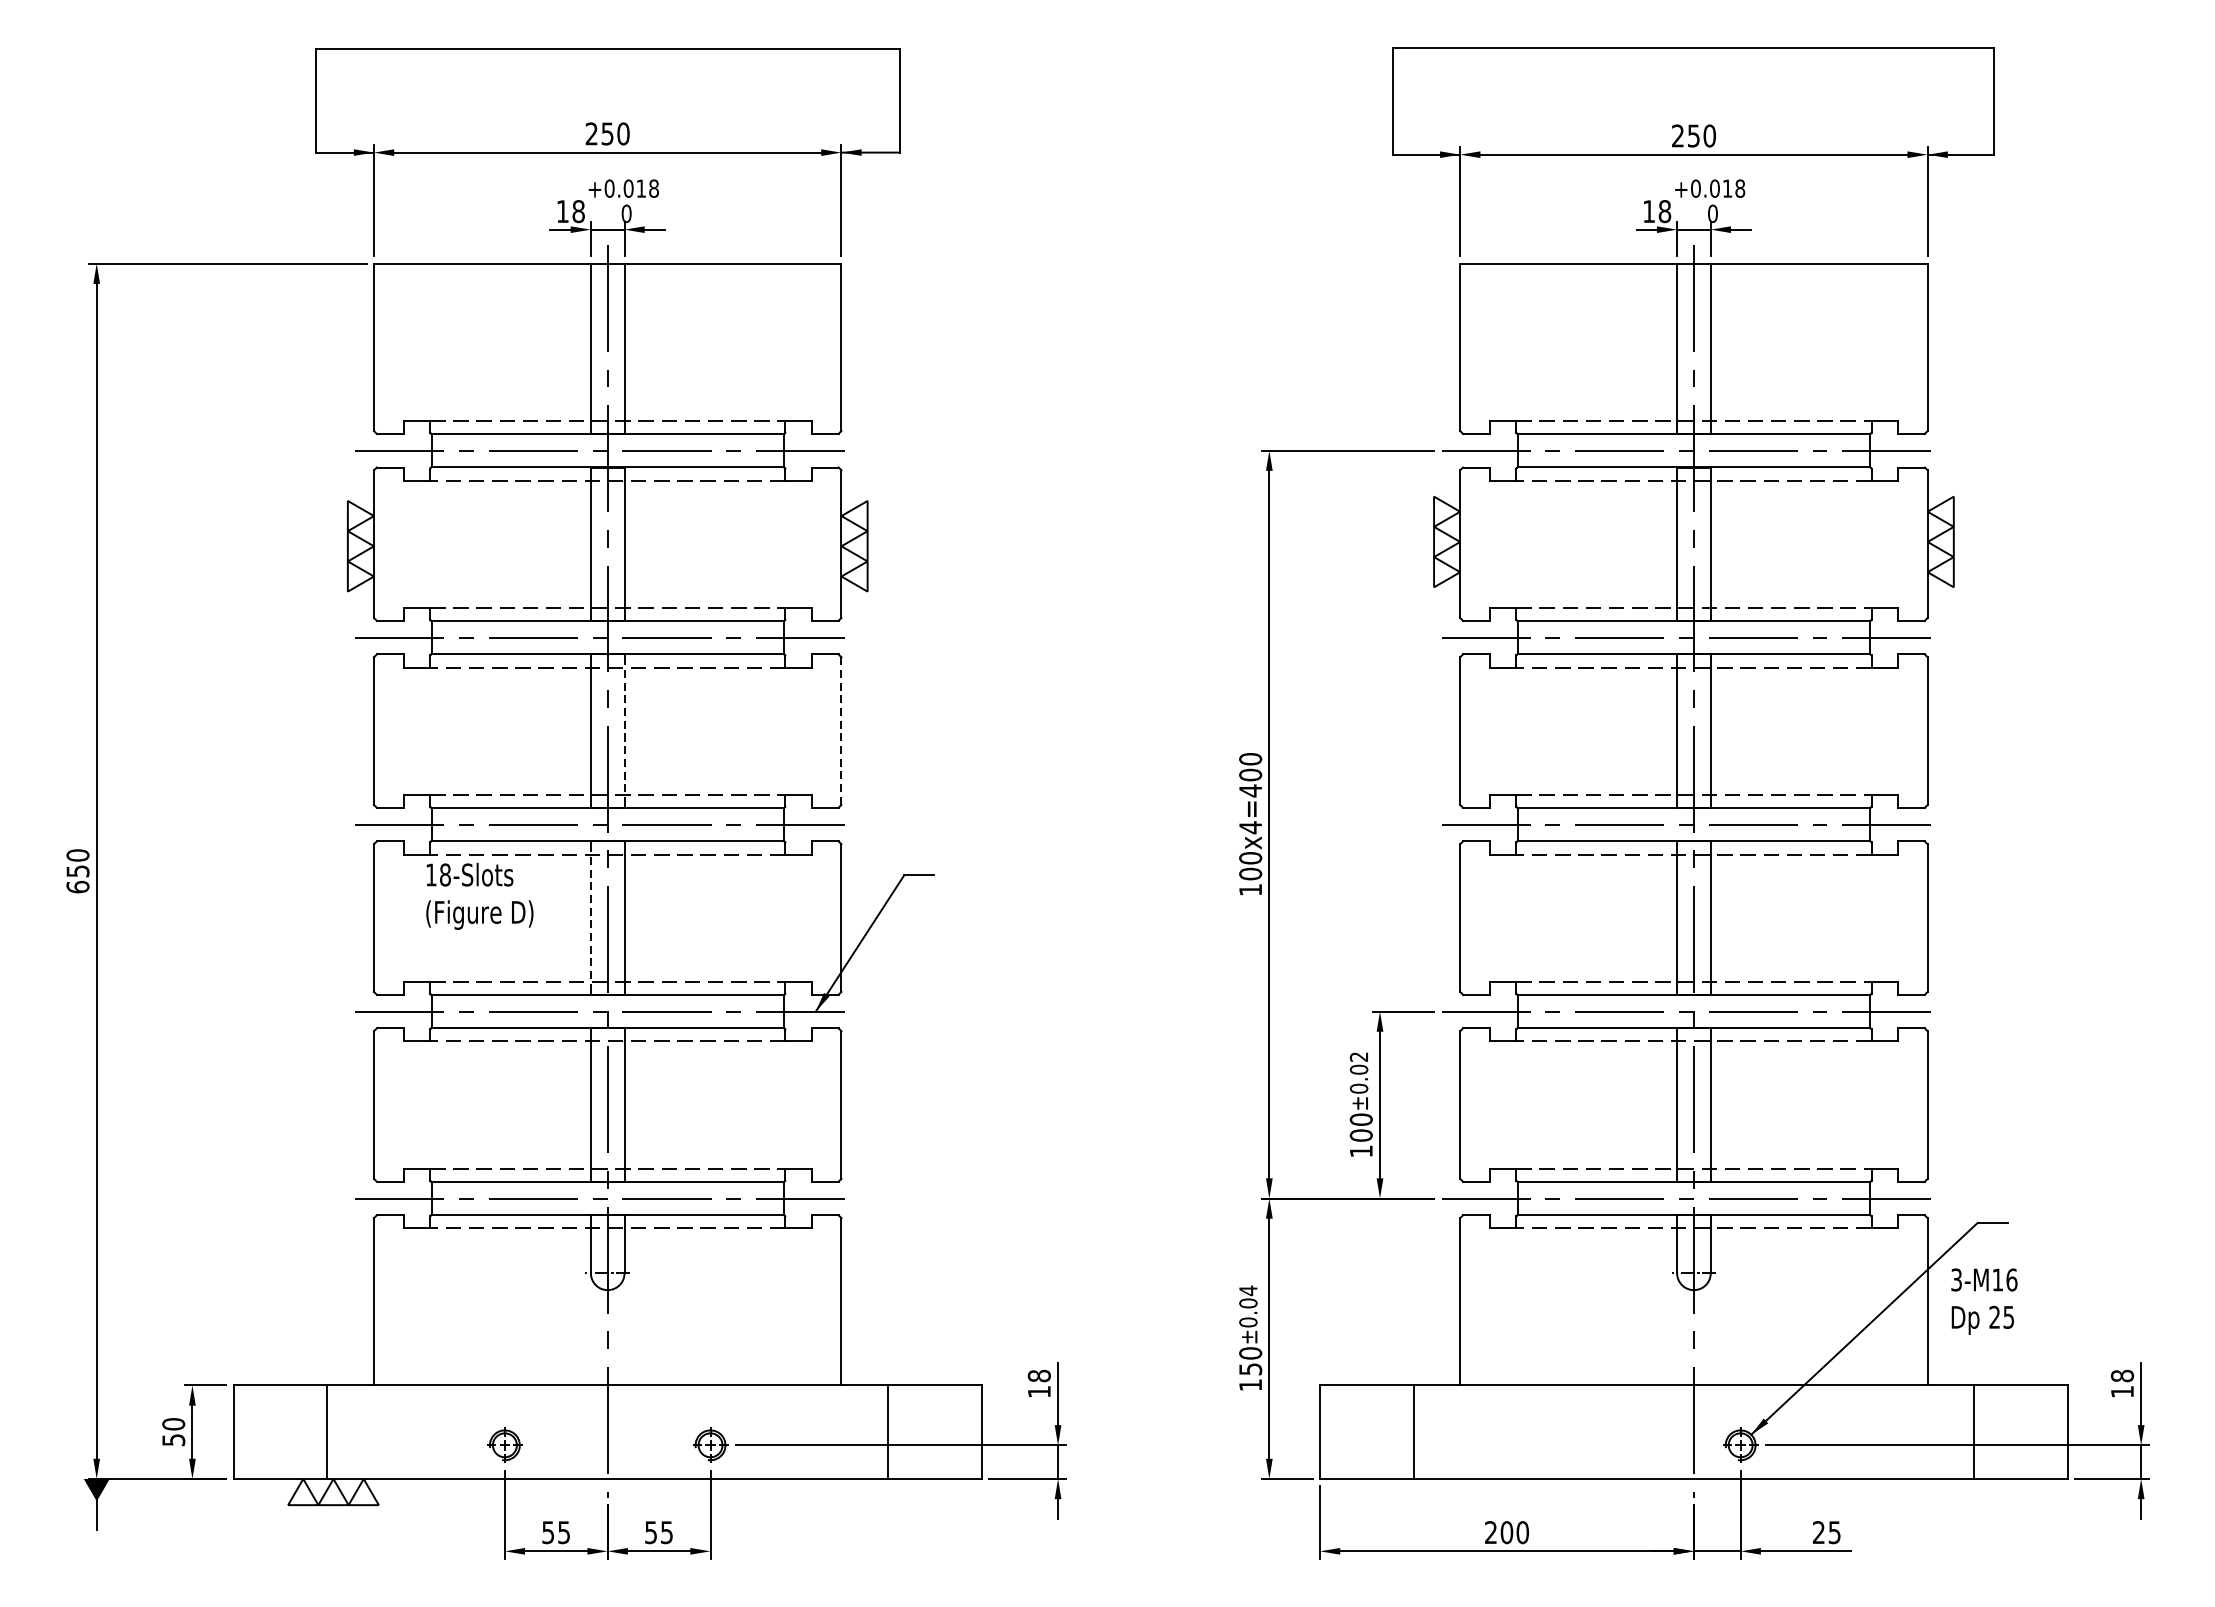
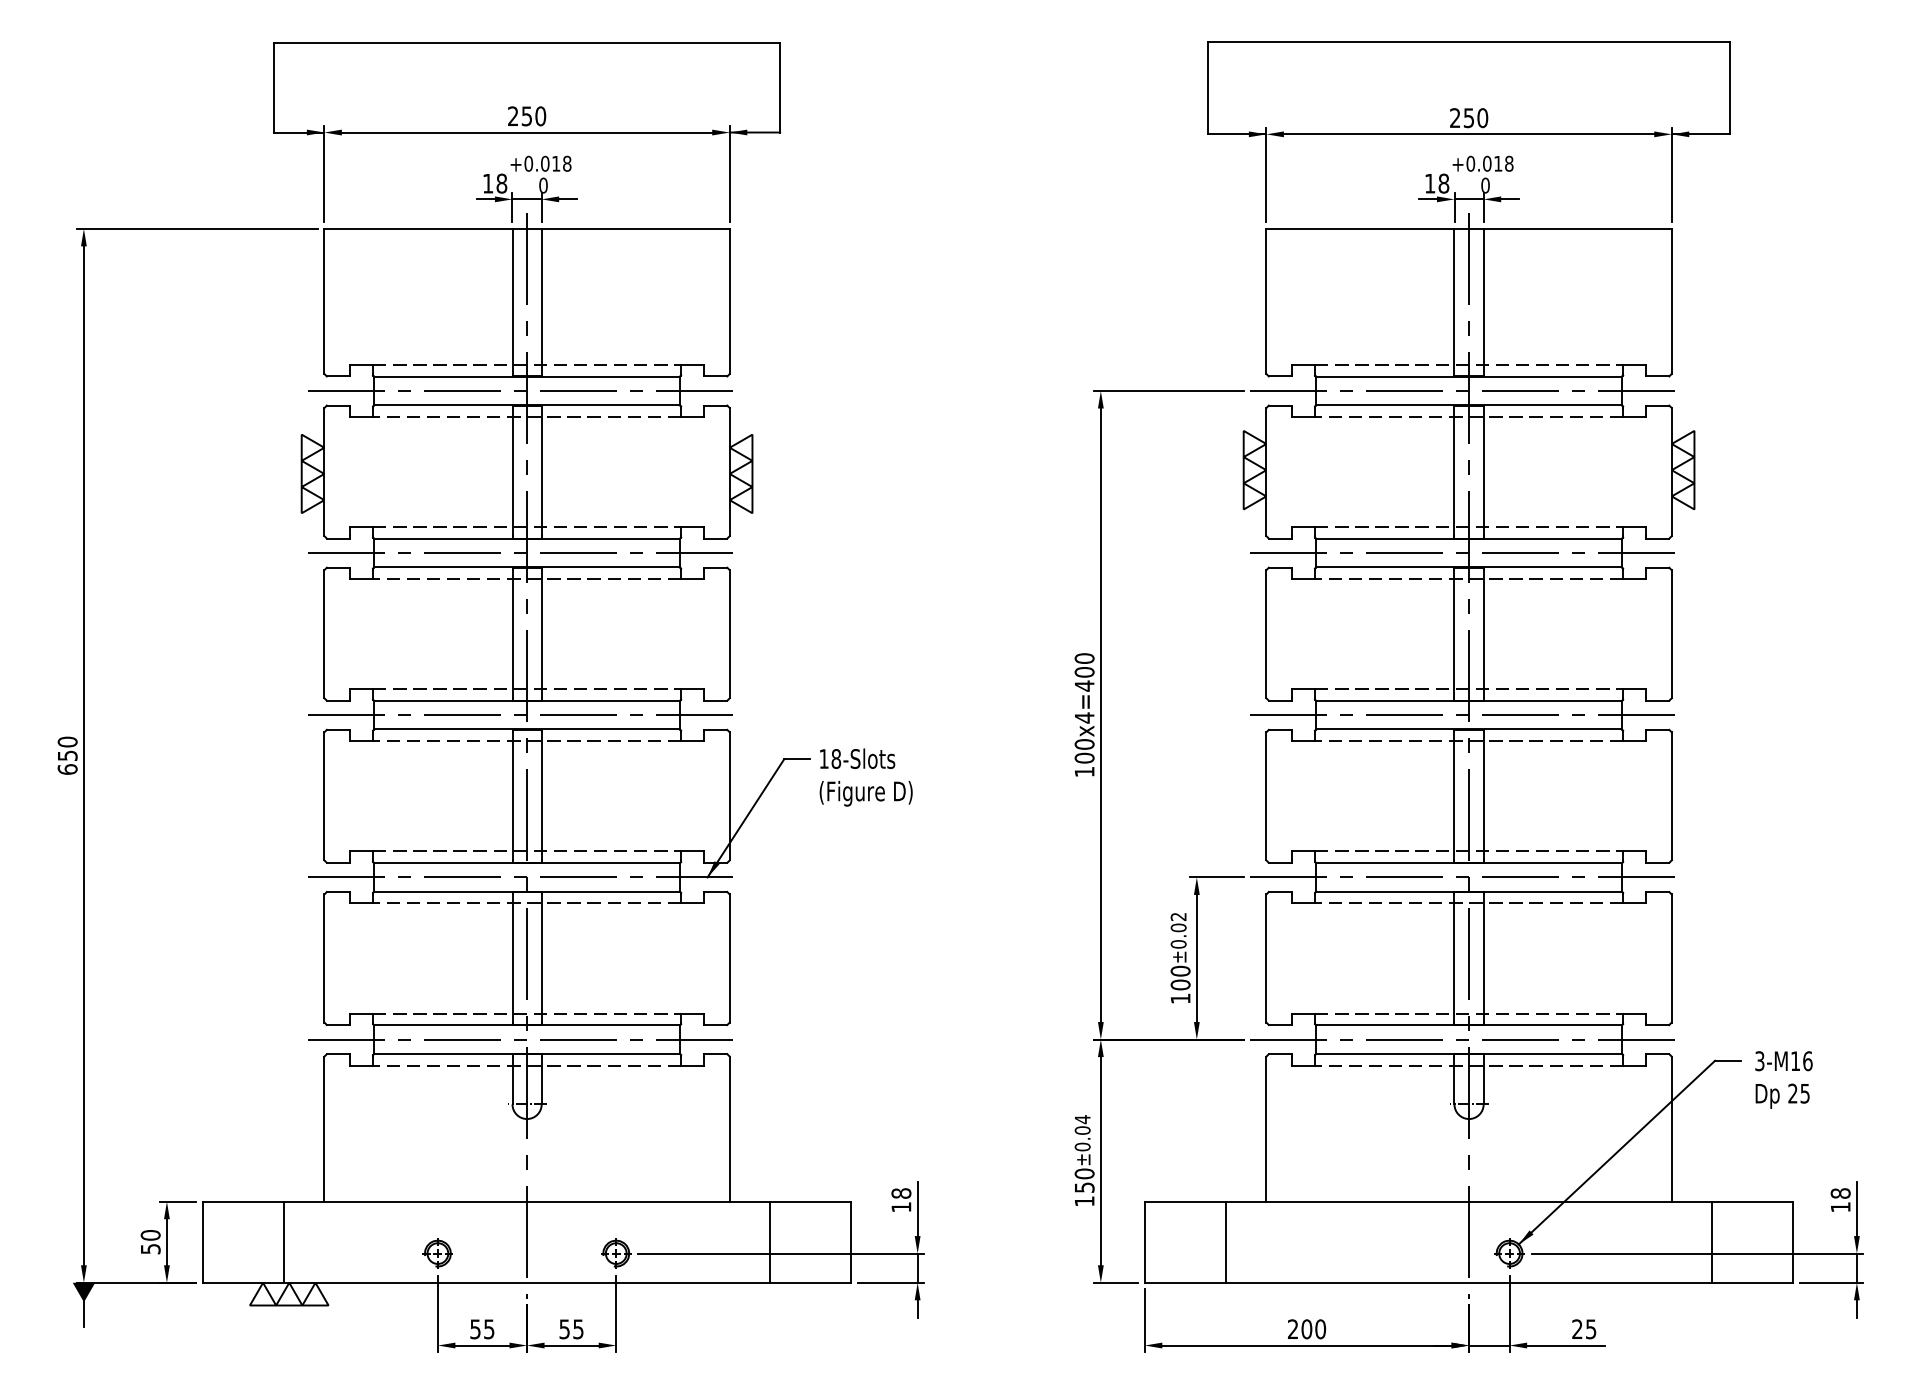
line: (624, 730) -> (541, 633), dashed -> solid
line: (841, 731) -> (729, 634), dashed -> solid
text: (479, 896) -> (865, 777), moved
line: (590, 918) -> (512, 796), dashed -> solid
text: (1983, 1301) -> (1783, 1079), moved

